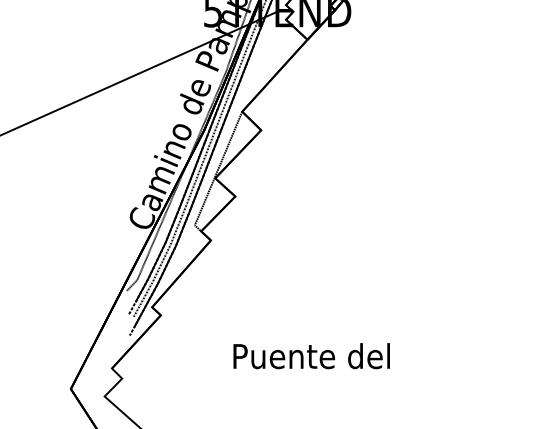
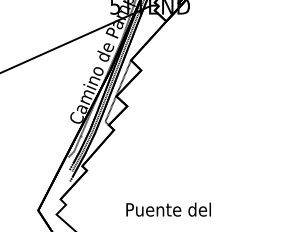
text: (311, 355) -> (168, 209), moved

